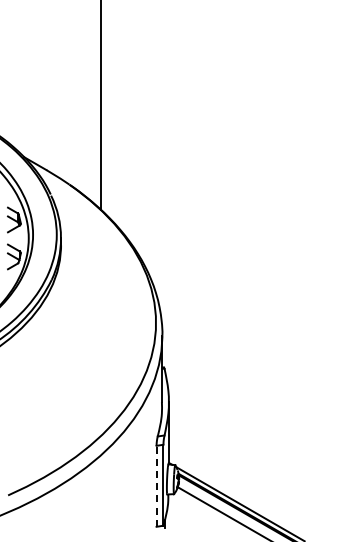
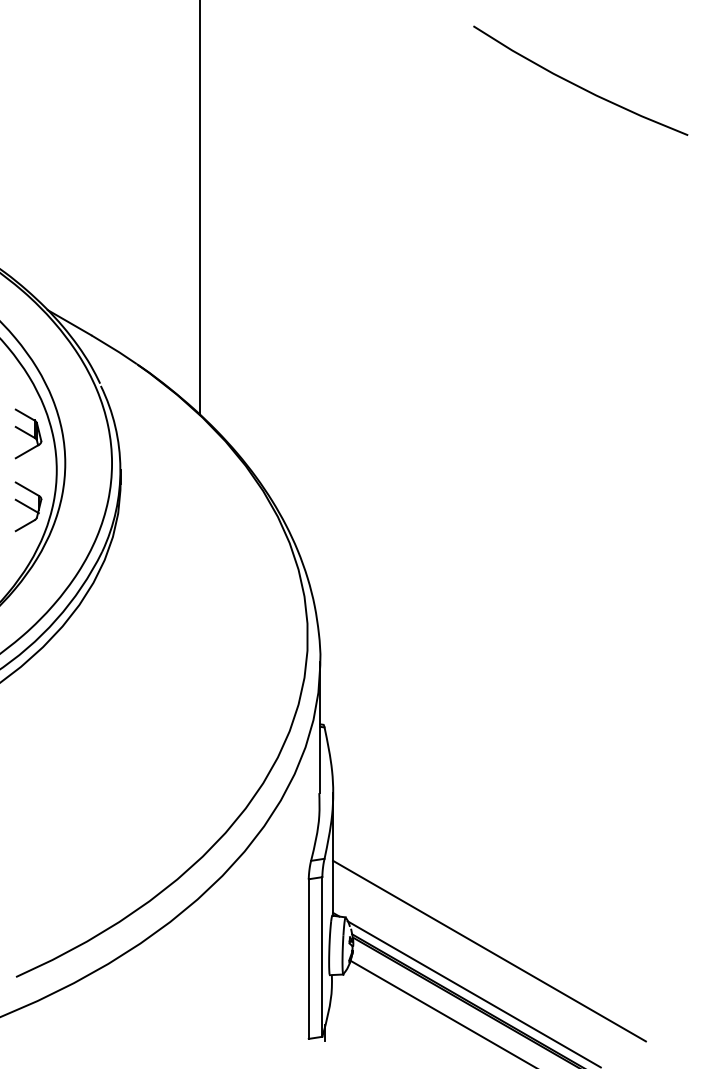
curve: (293, 42) -> (578, 83), added
line: (247, 482) -> (488, 951), added
line: (156, 485) -> (308, 957), dashed -> solid

